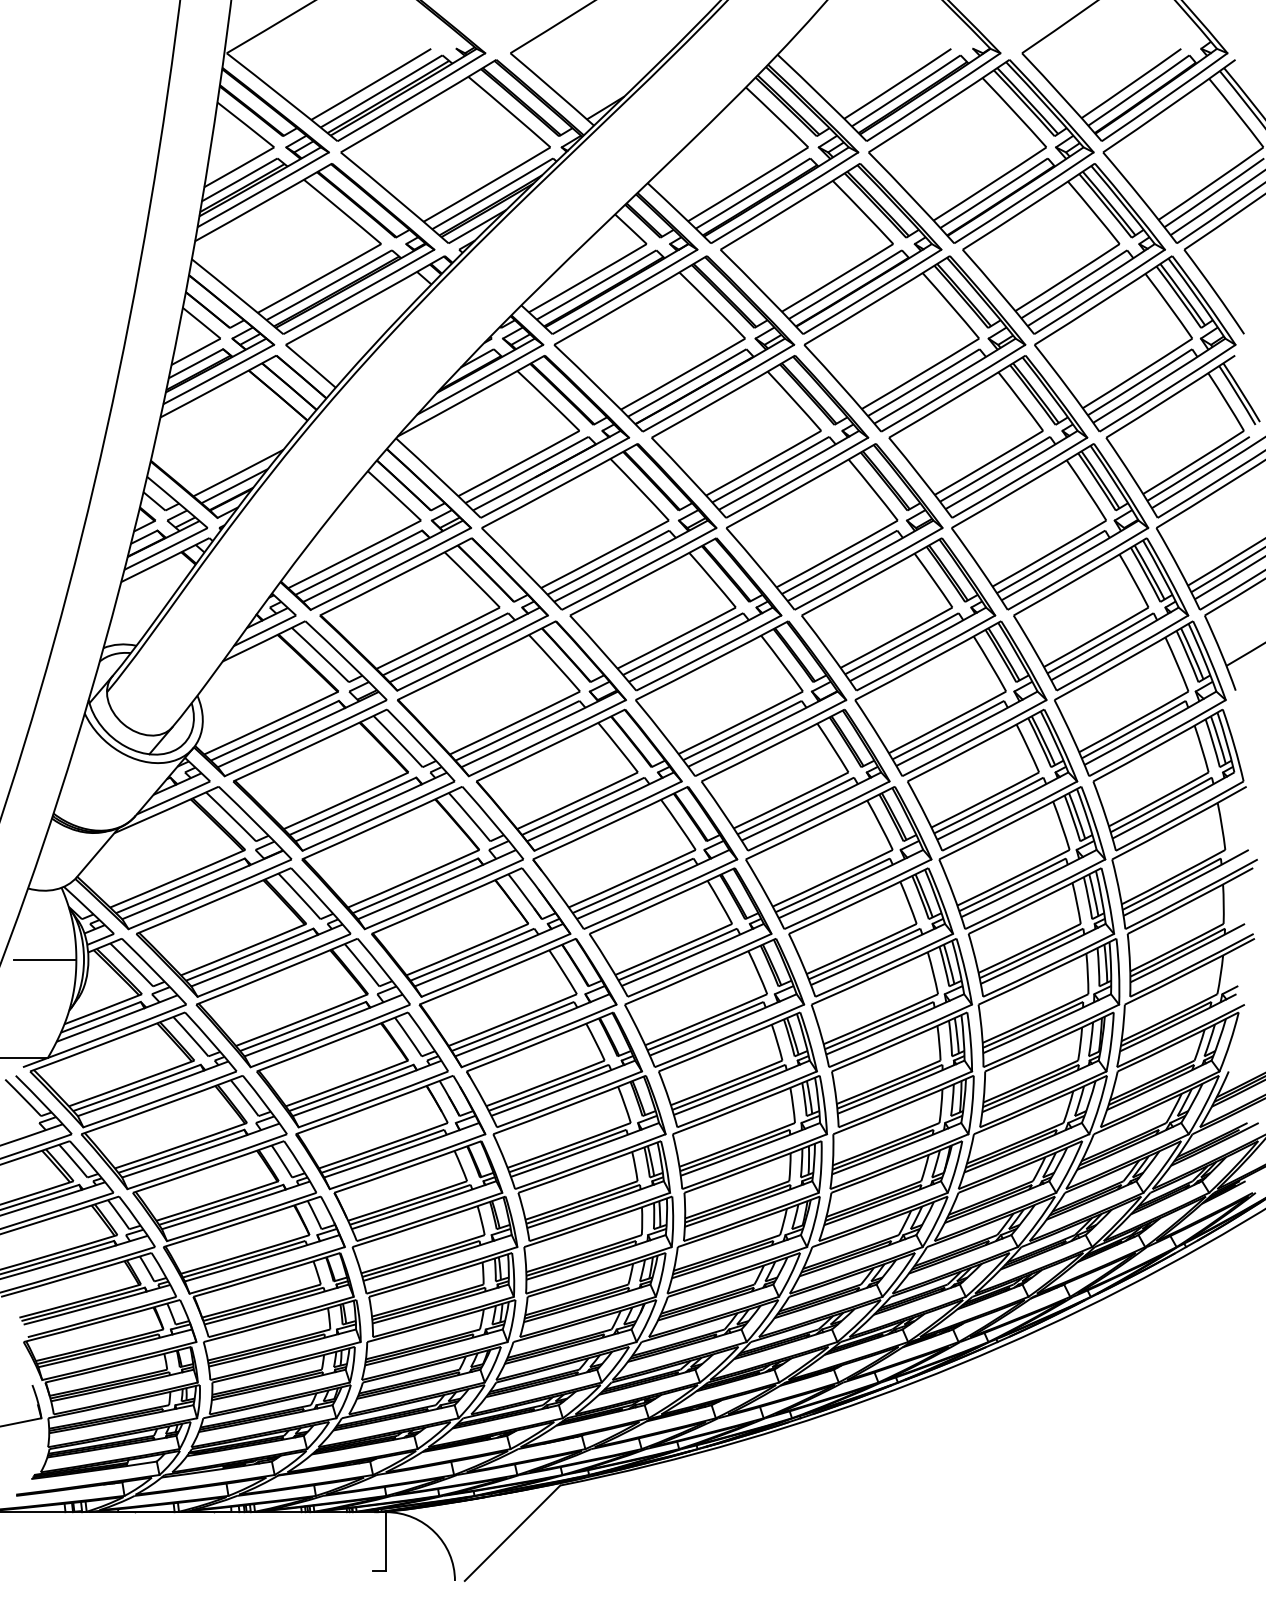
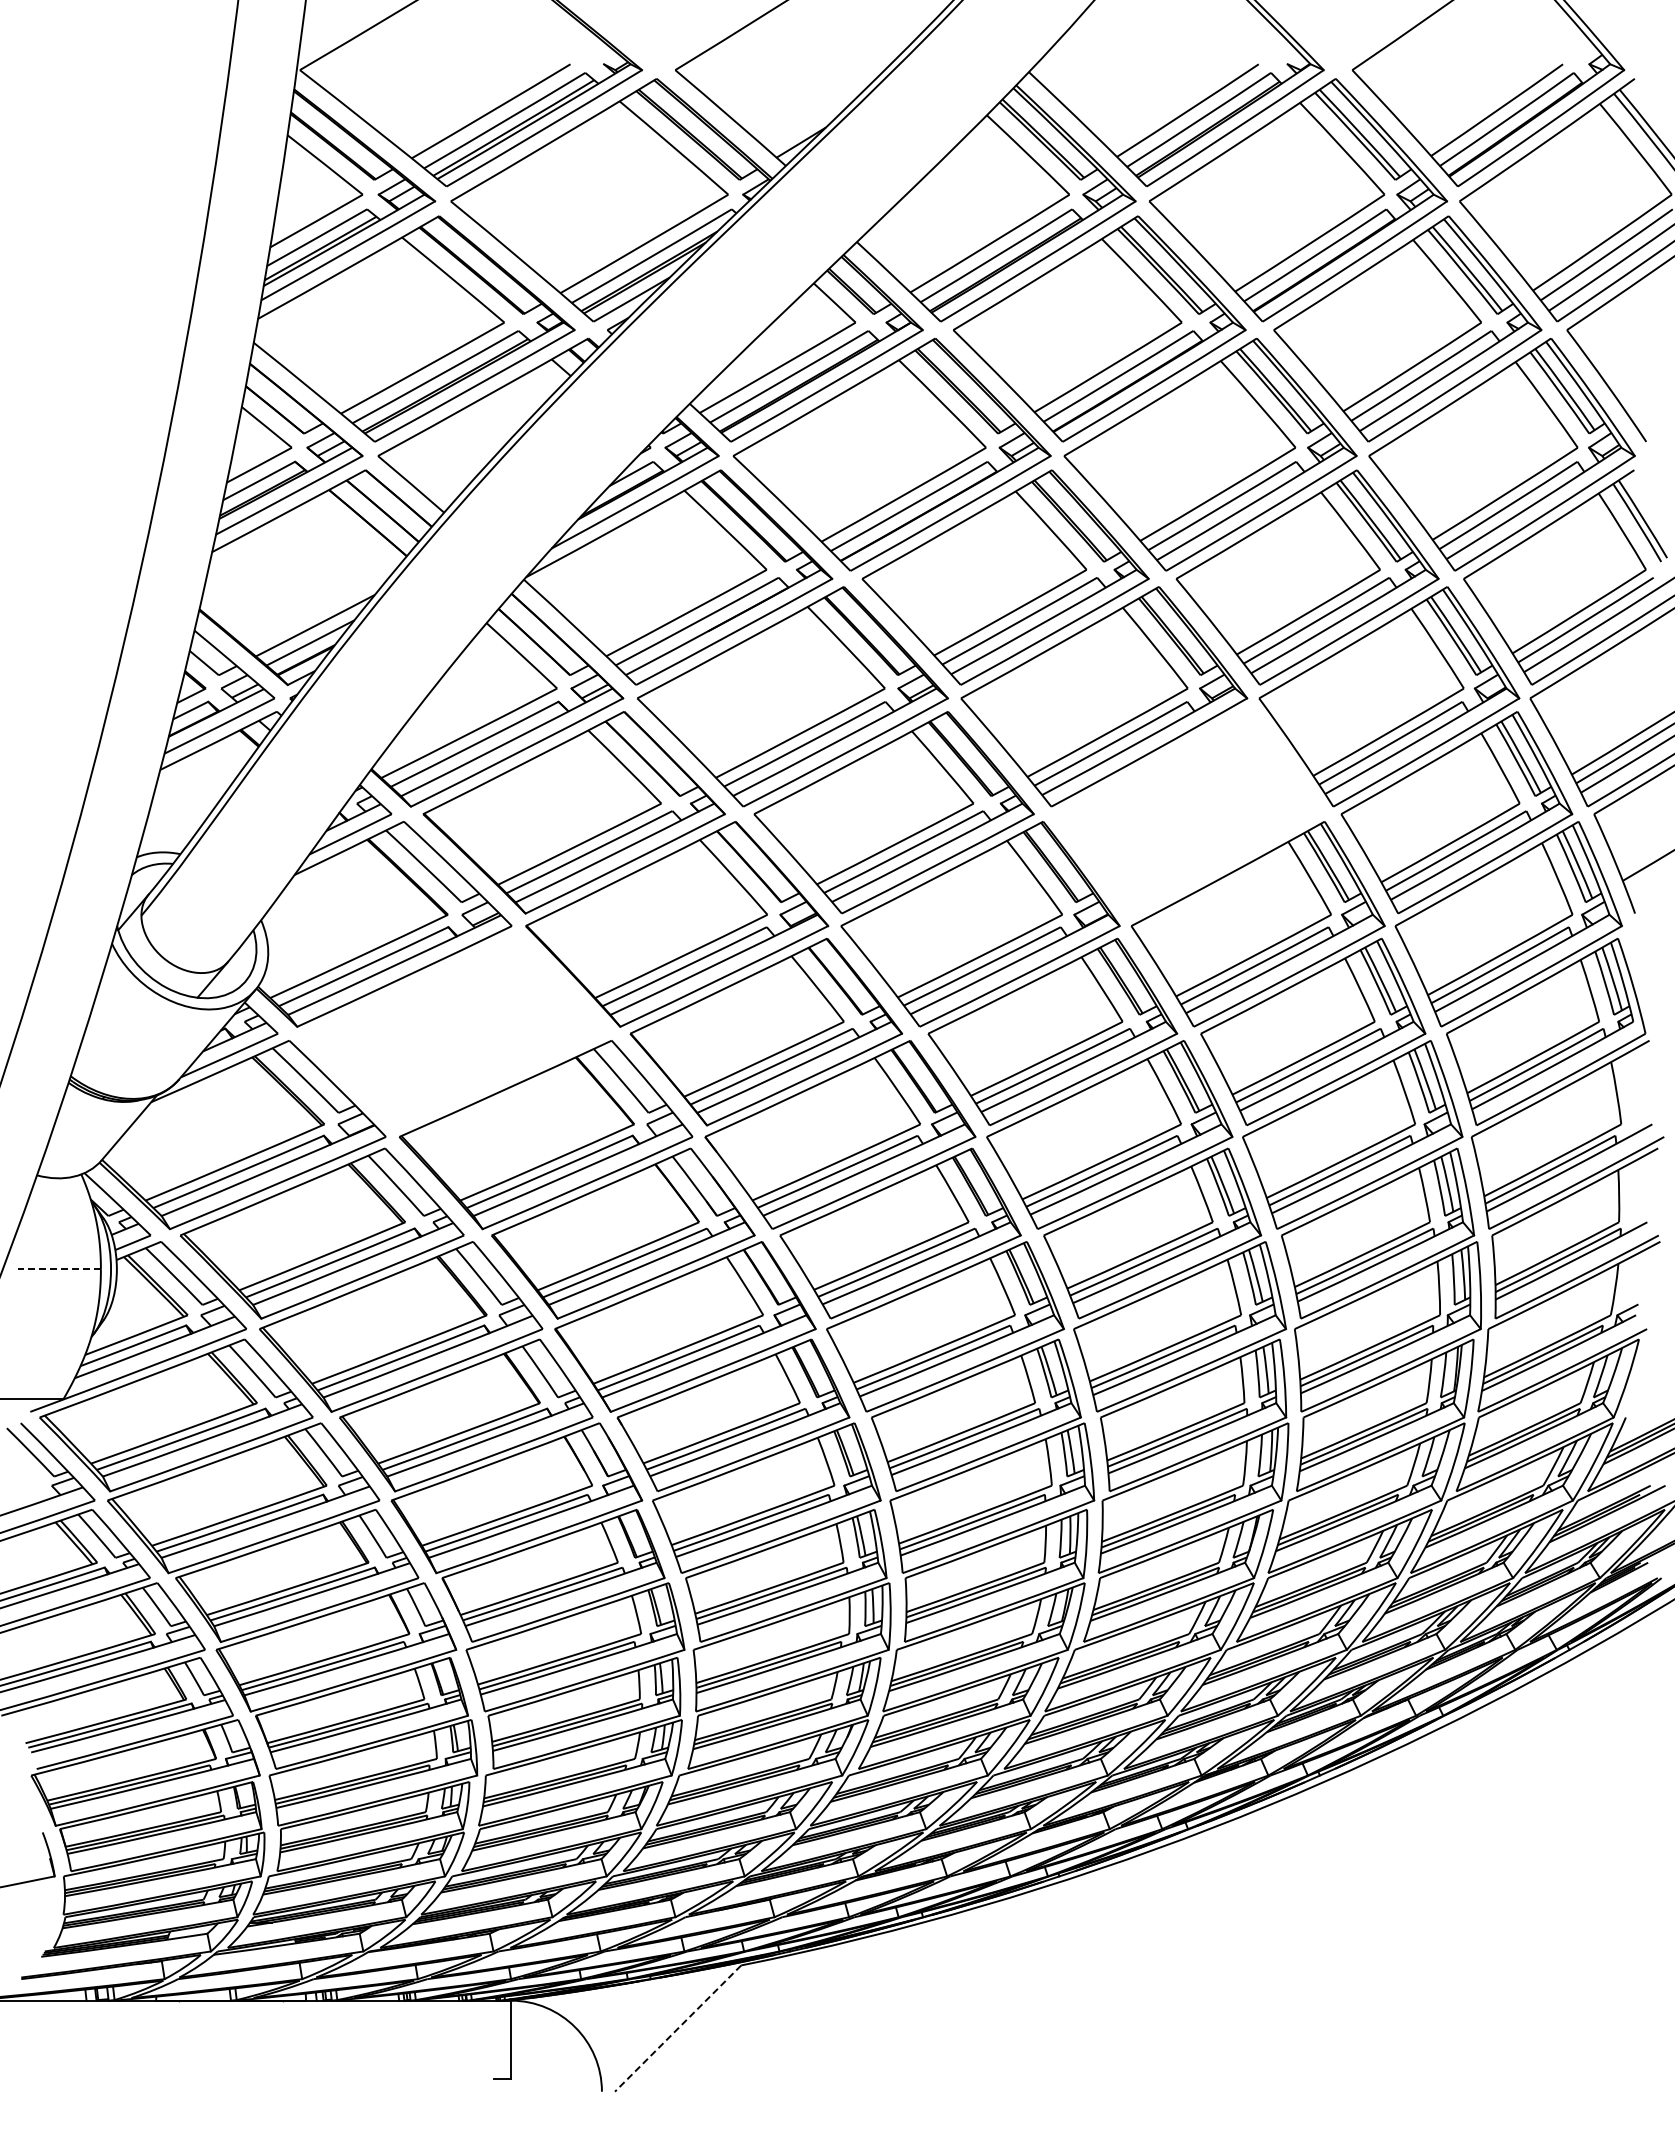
part: (898, 614) -> (1188, 812), removed
part: (344, 779) -> (455, 1031), removed
line: (45, 959) -> (59, 1269), solid -> dashed
line: (512, 1533) -> (677, 2028), solid -> dashed

